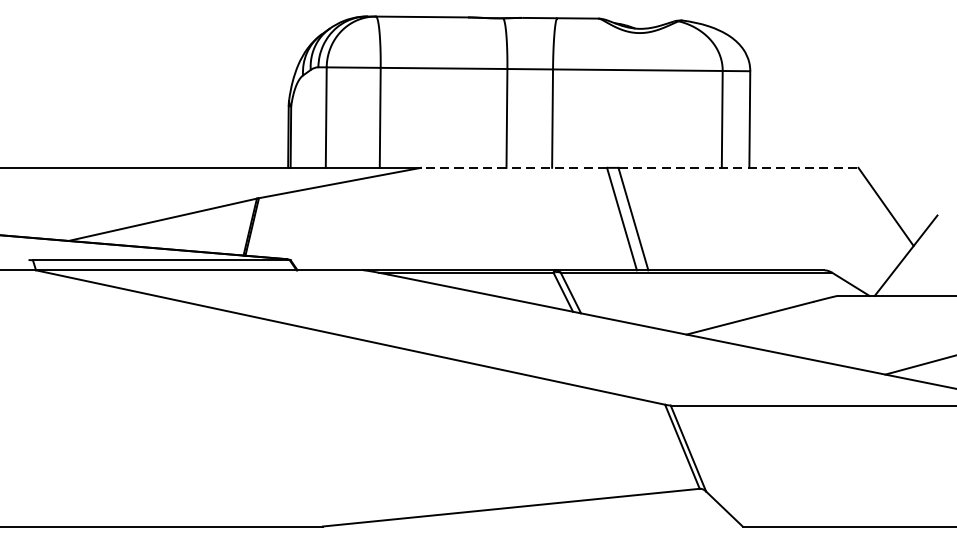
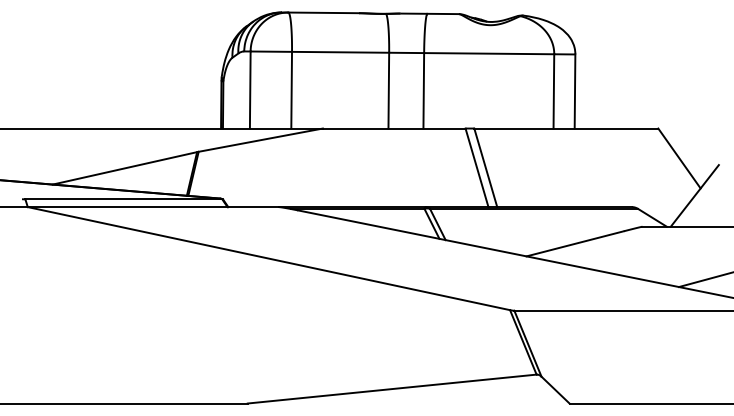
line: (513, 167) -> (393, 128), dashed -> solid
line: (738, 167) -> (566, 128), dashed -> solid

